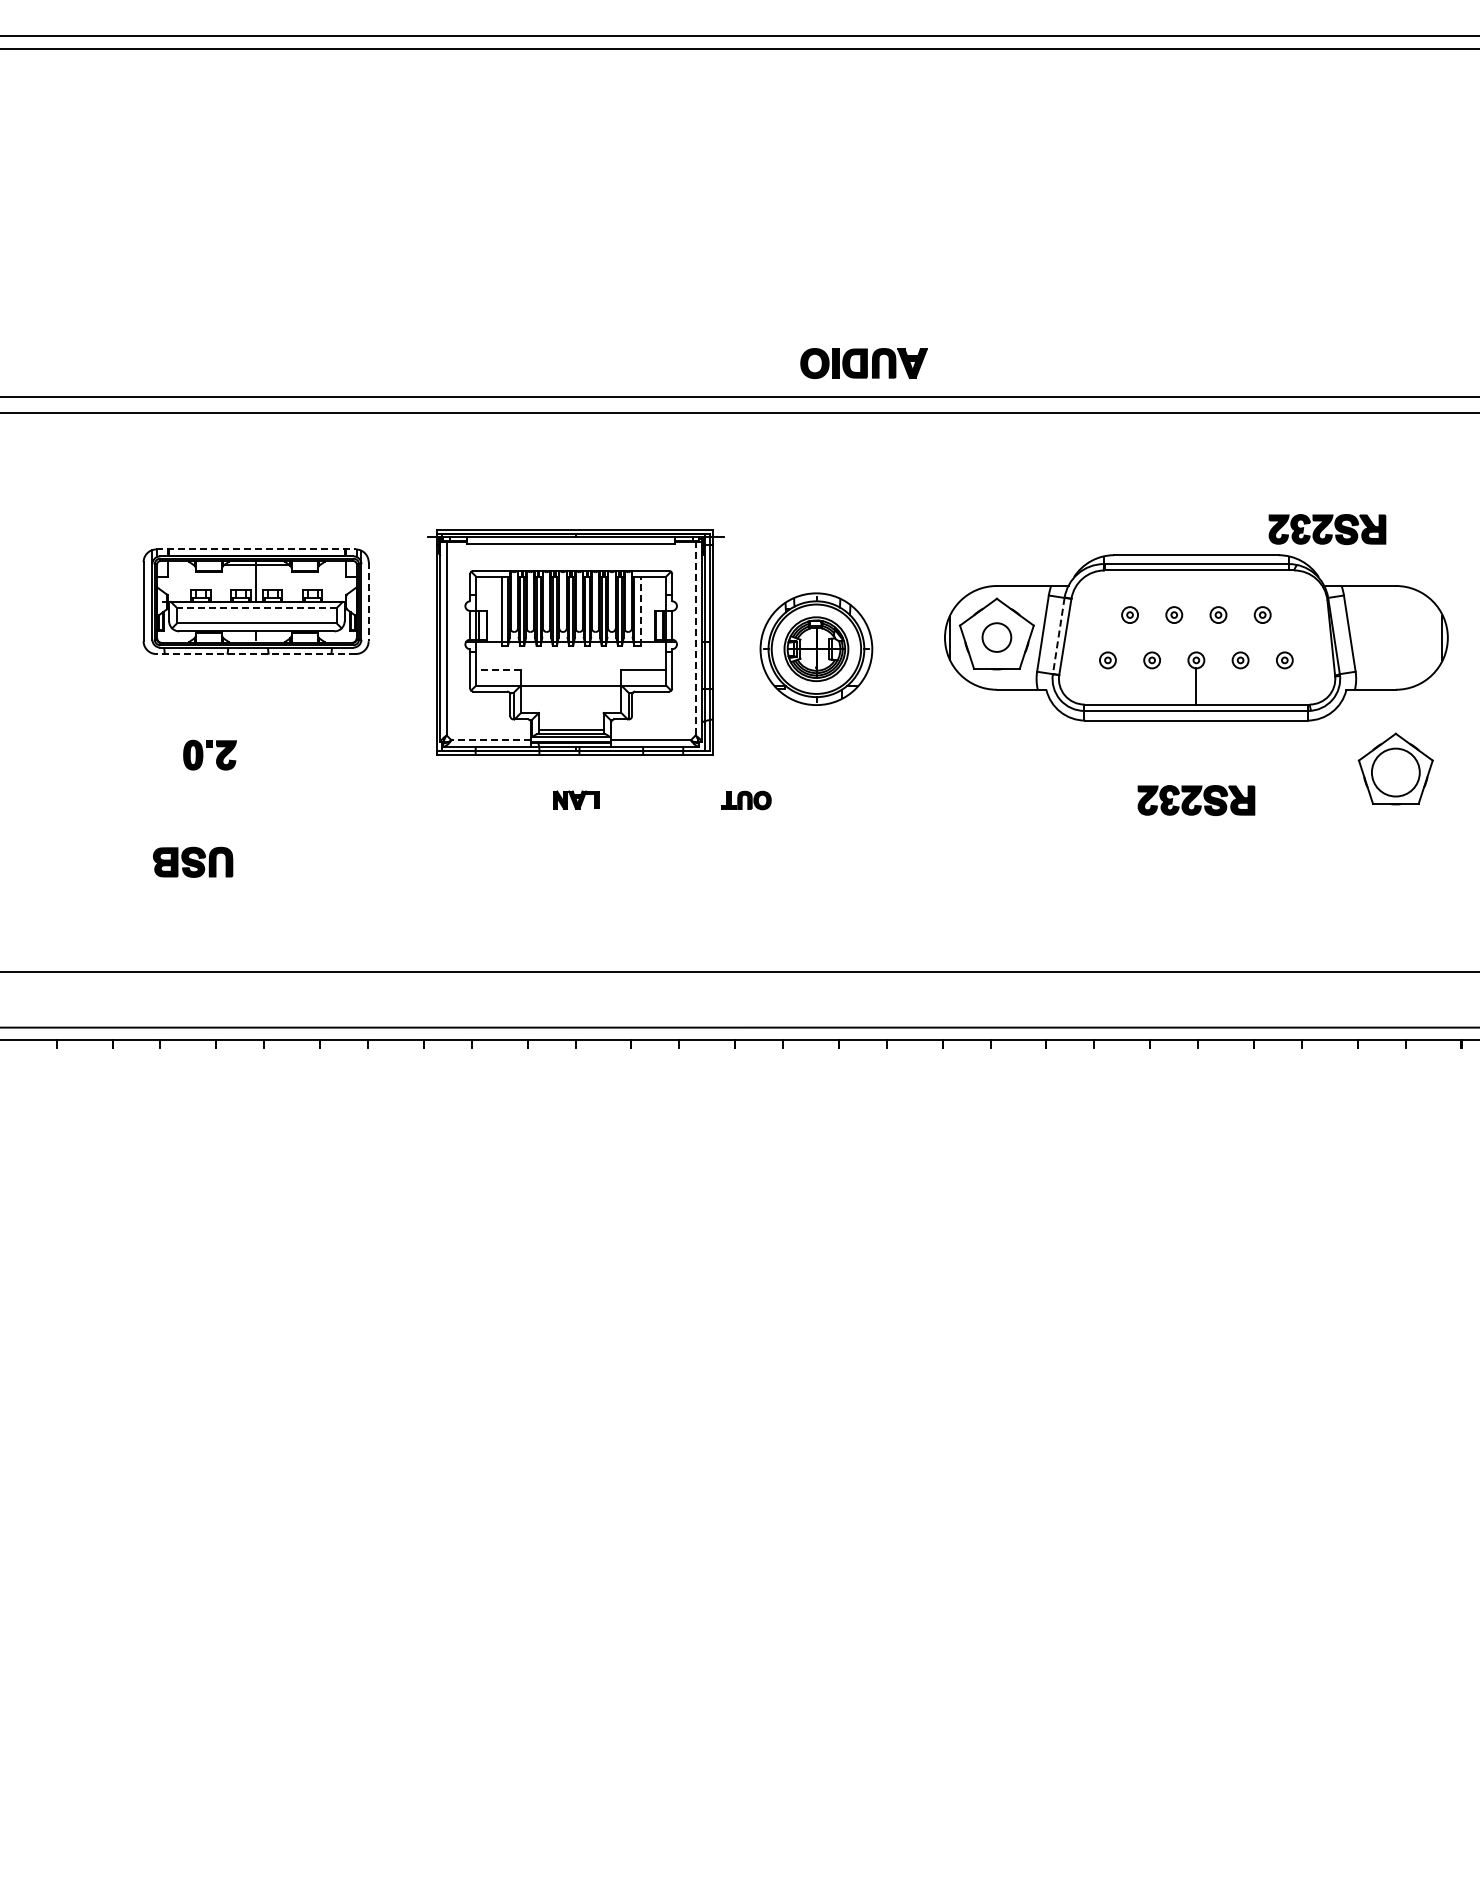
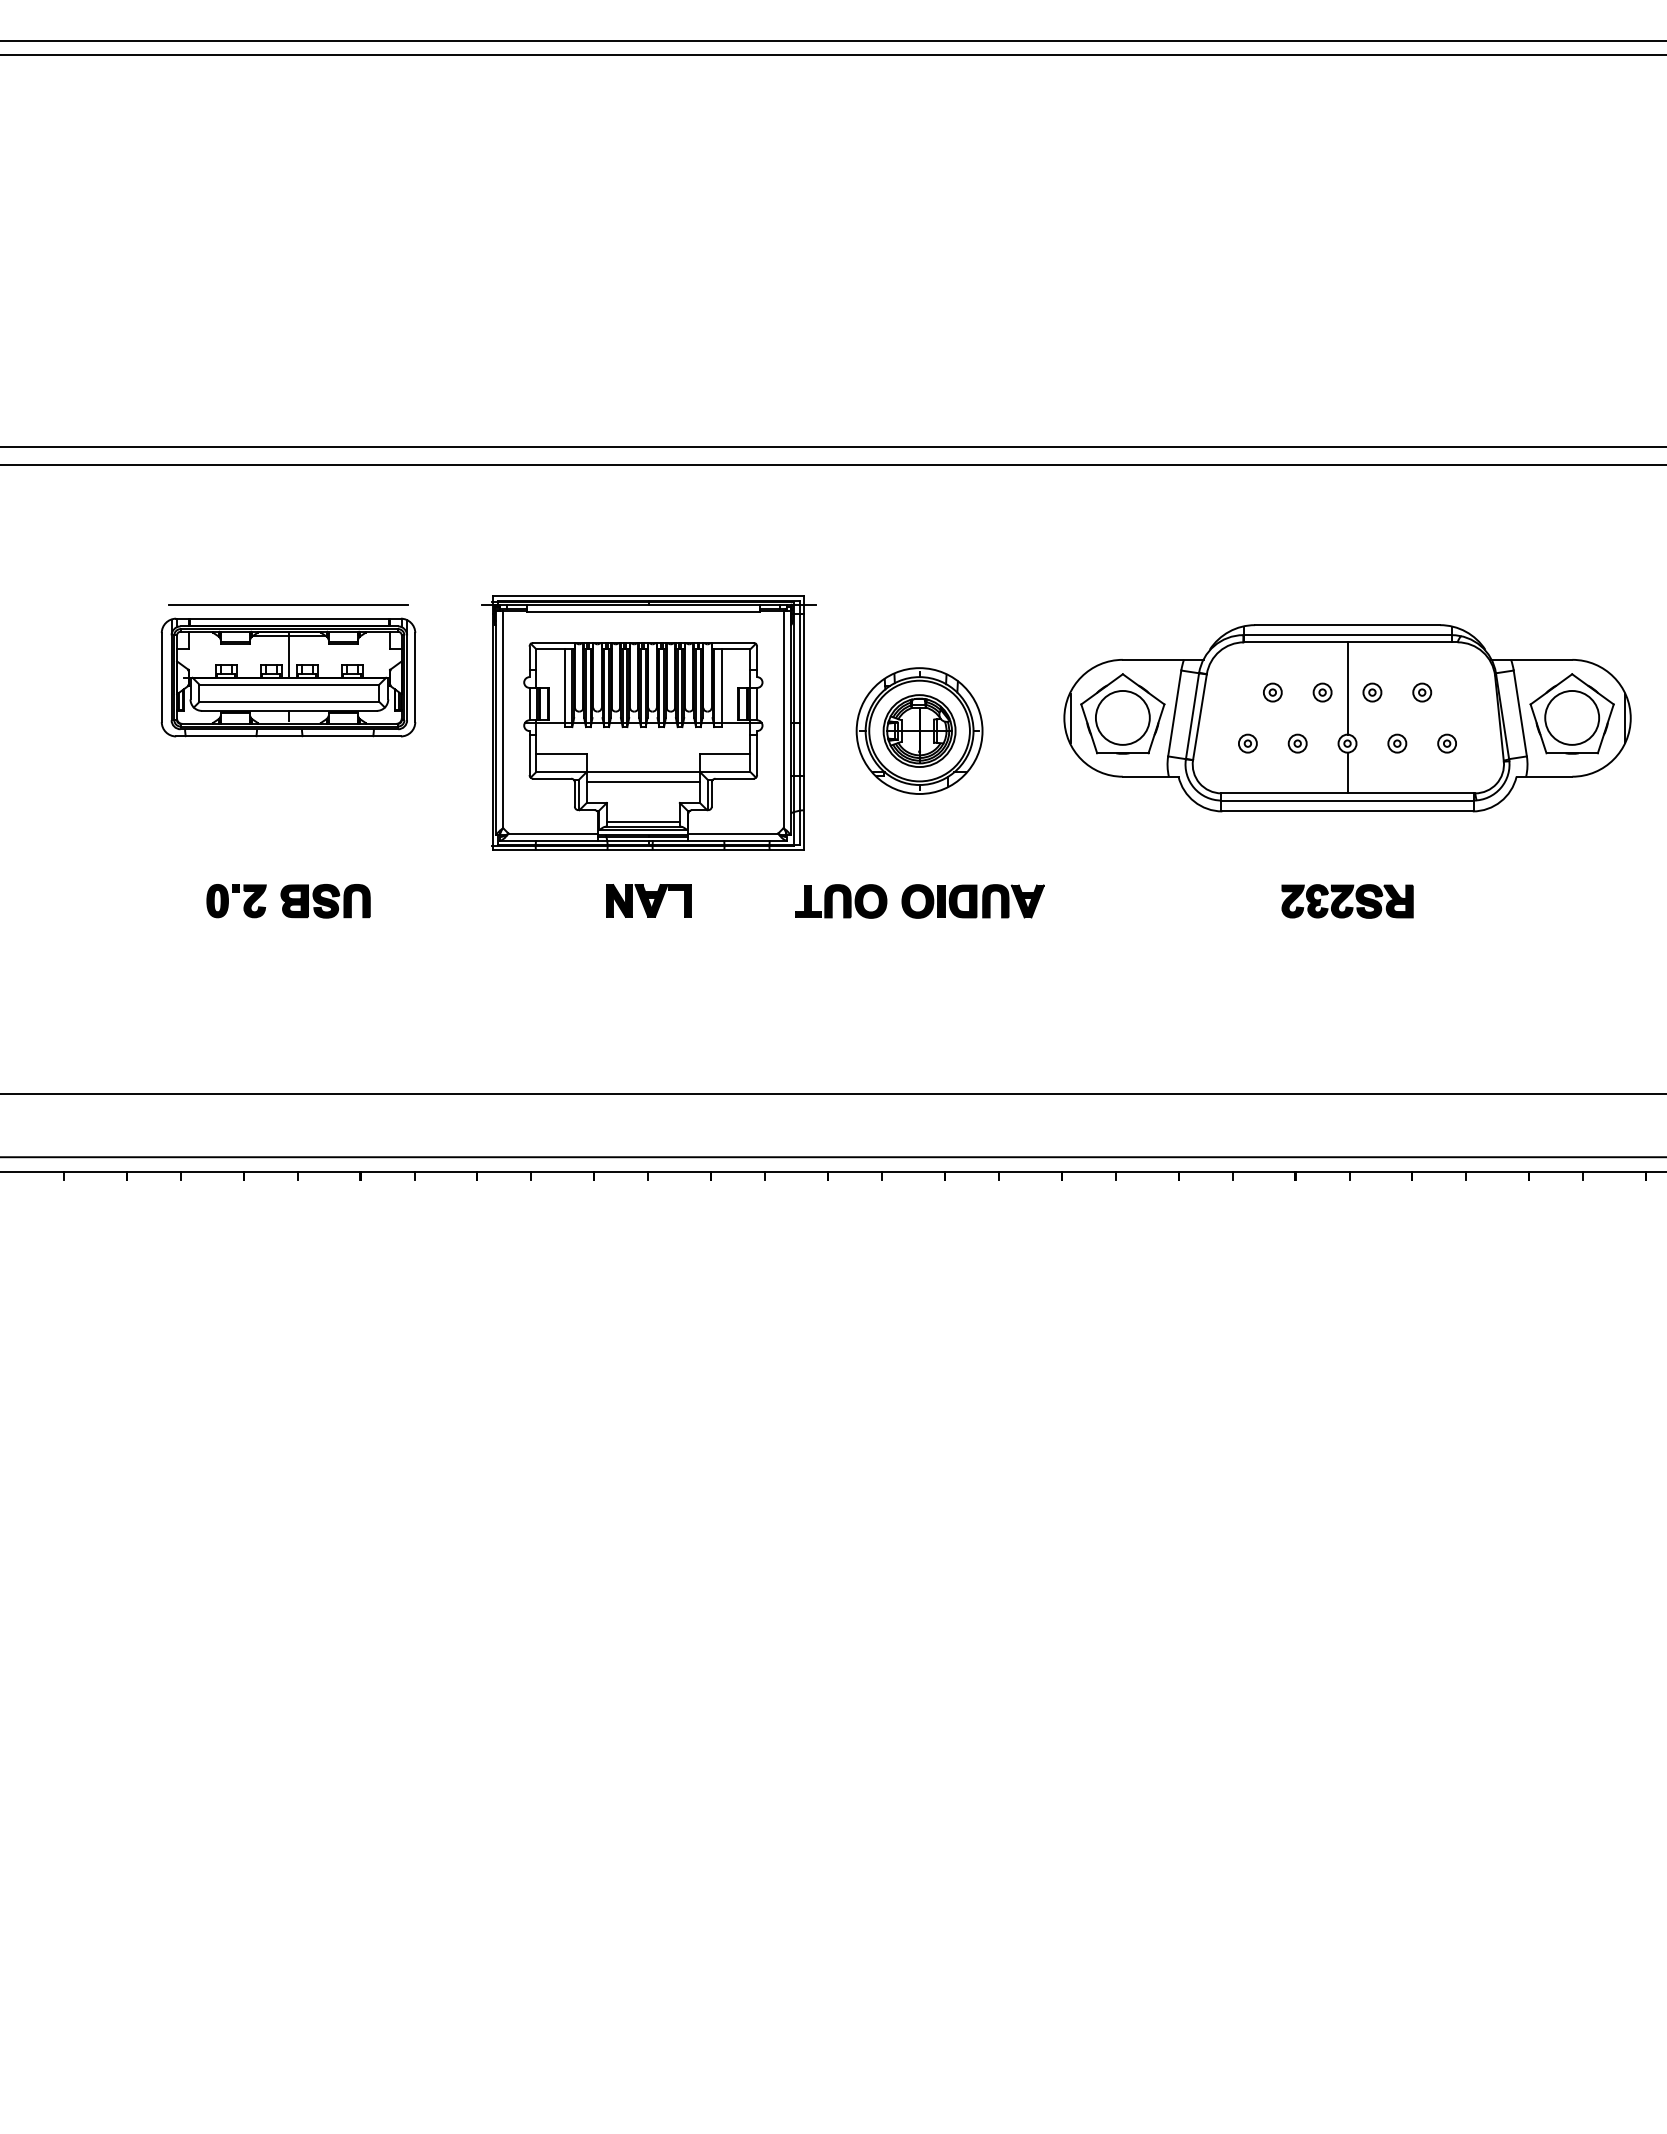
part: (863, 363) -> (972, 901), moved
part: (1327, 529) -> (1495, 596), removed
line: (255, 536) -> (287, 604), added
line: (256, 549) -> (288, 618), dashed -> solid
line: (368, 601) -> (415, 677), dashed -> solid
line: (256, 608) -> (288, 685), dashed -> solid
line: (640, 611) -> (721, 688), dashed -> solid
line: (1196, 611) -> (1347, 688), added
line: (1058, 636) -> (1192, 716), dashed -> solid
circle: (996, 637) -> (1122, 717), size x1.67
line: (695, 638) -> (783, 718), dashed -> solid
line: (256, 654) -> (288, 736), dashed -> solid
line: (498, 669) -> (561, 753), dashed -> solid
line: (570, 694) -> (642, 782), added
line: (491, 740) -> (553, 833), dashed -> solid
part: (209, 754) -> (235, 900), moved
part: (1395, 768) -> (1571, 713), moved
part: (576, 799) -> (649, 900), size x1.67
part: (746, 800) -> (840, 901), size x1.67
part: (193, 861) -> (326, 900), moved

